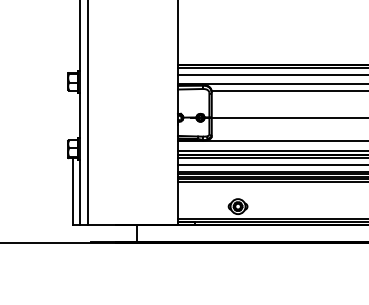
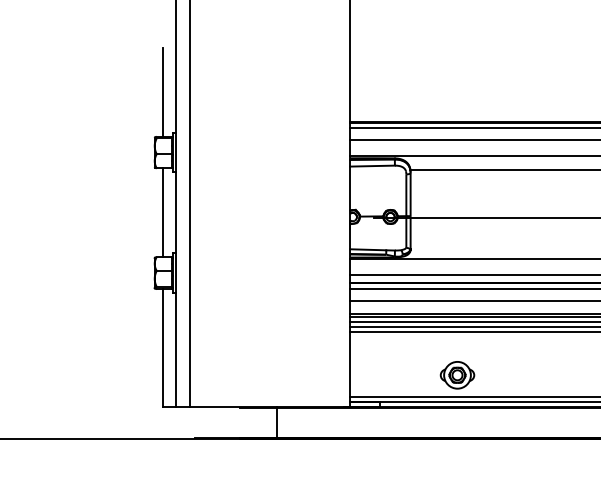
line: (72, 47) -> (162, 91), added
line: (72, 115) -> (162, 212), added

